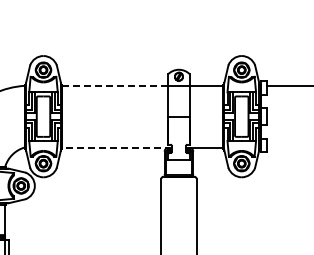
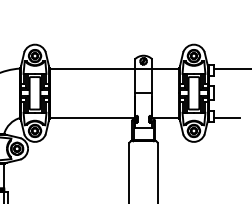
line: (115, 85) -> (92, 68), dashed -> solid
line: (117, 147) -> (94, 118), dashed -> solid
line: (282, 147) -> (226, 118), added

